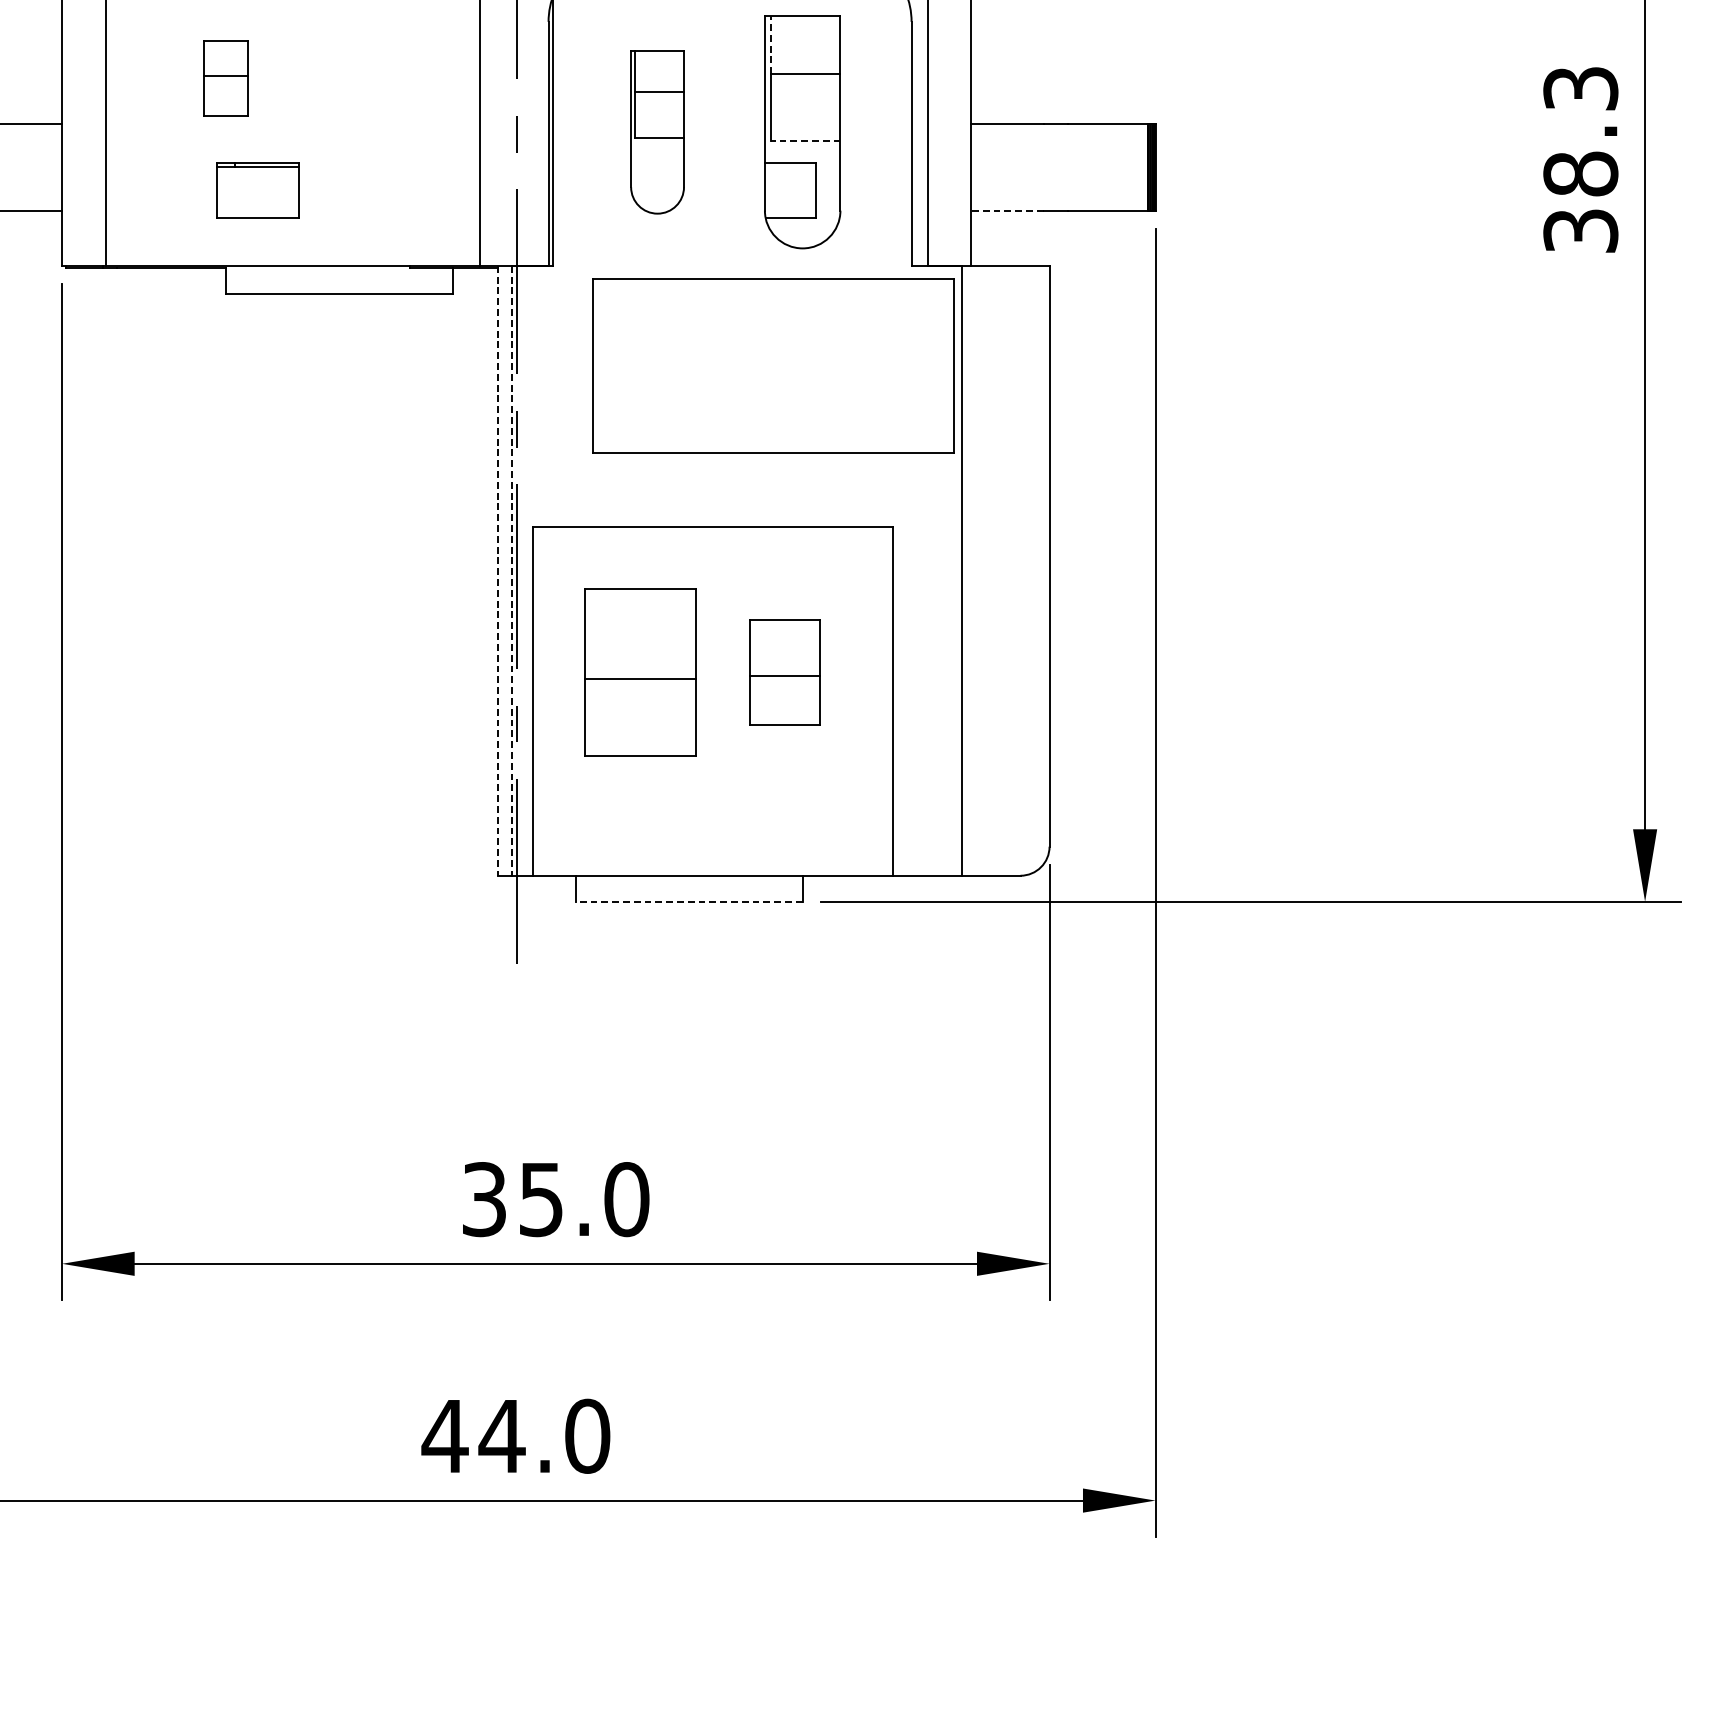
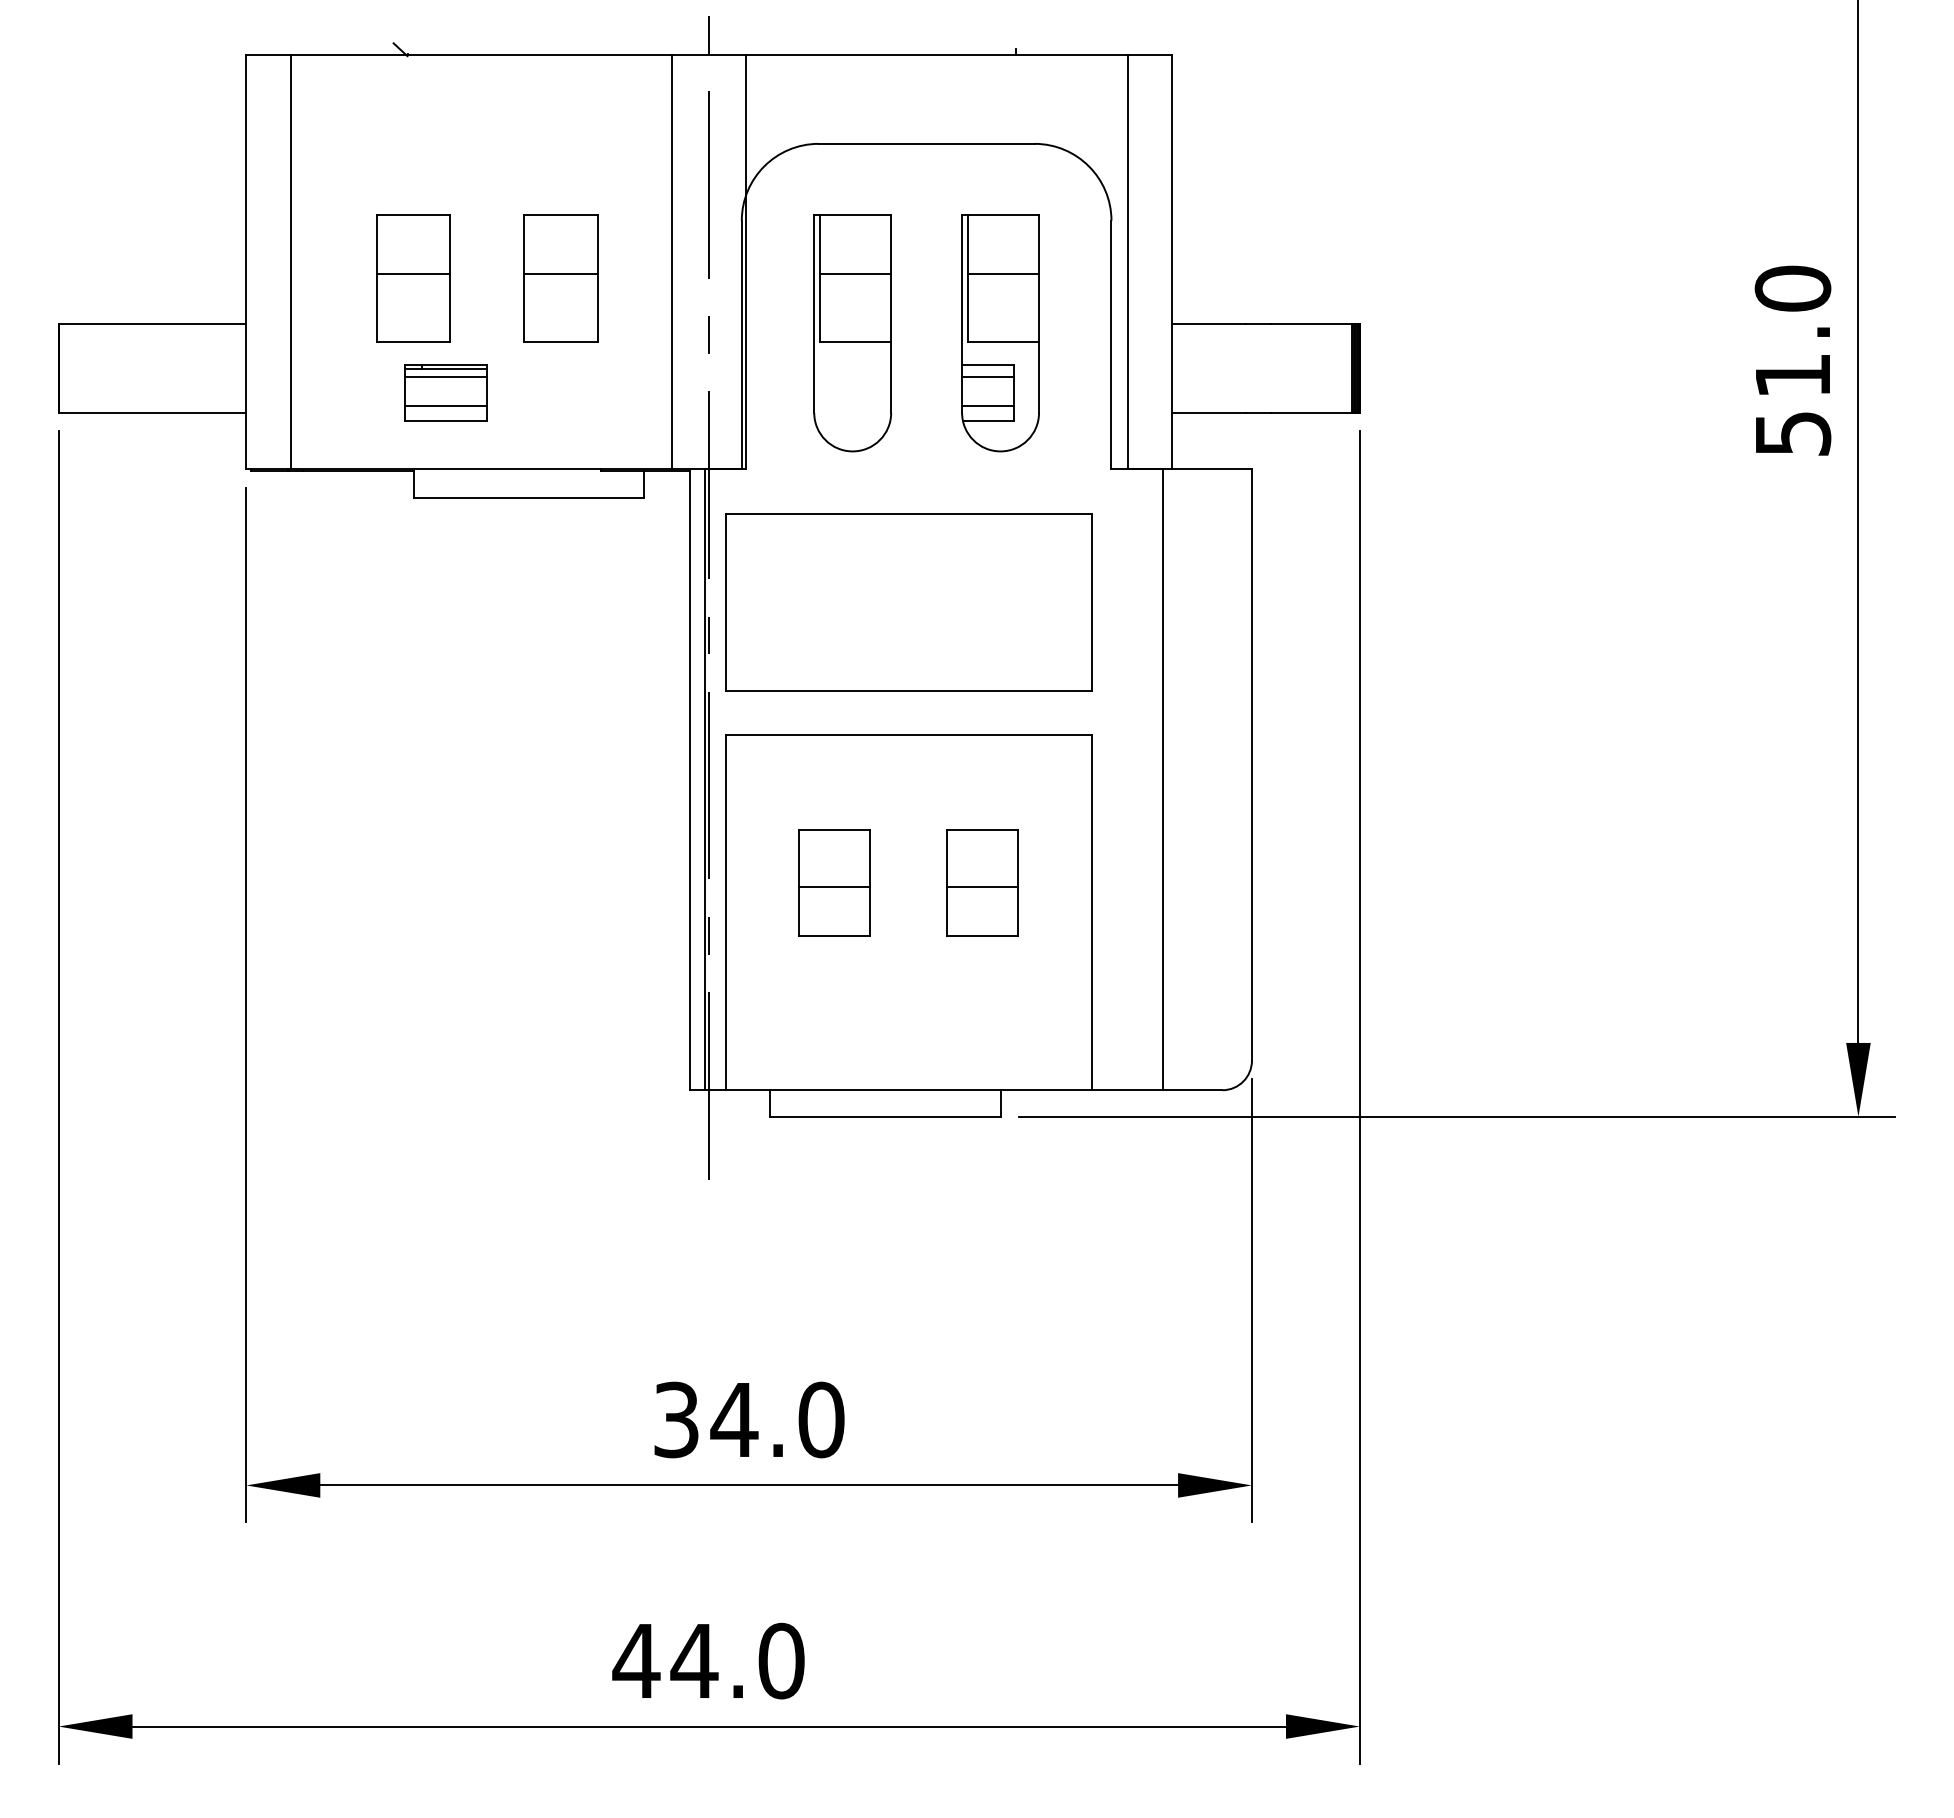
line: (771, 45) -> (968, 244), dashed -> solid
part: (226, 78) -> (413, 278), size x1.67
part: (370, 78) -> (560, 278), added
part: (657, 132) -> (852, 333), size x1.43
line: (805, 141) -> (1003, 342), dashed -> solid
text: (1580, 159) -> (1792, 360), 38.3 -> 51.0
line: (257, 174) -> (445, 376), added
line: (789, 174) -> (987, 376), added
line: (257, 204) -> (445, 406), added
line: (789, 204) -> (987, 406), added
line: (1007, 210) -> (1209, 412), dashed -> solid
part: (773, 366) -> (908, 602), moved
line: (498, 570) -> (690, 779), dashed -> solid
line: (511, 570) -> (704, 779), dashed -> solid
part: (639, 671) -> (834, 882), size x0.62
line: (688, 901) -> (884, 1116), dashed -> solid
text: (541, 1200) -> (734, 1420), 35.0 -> 34.0

